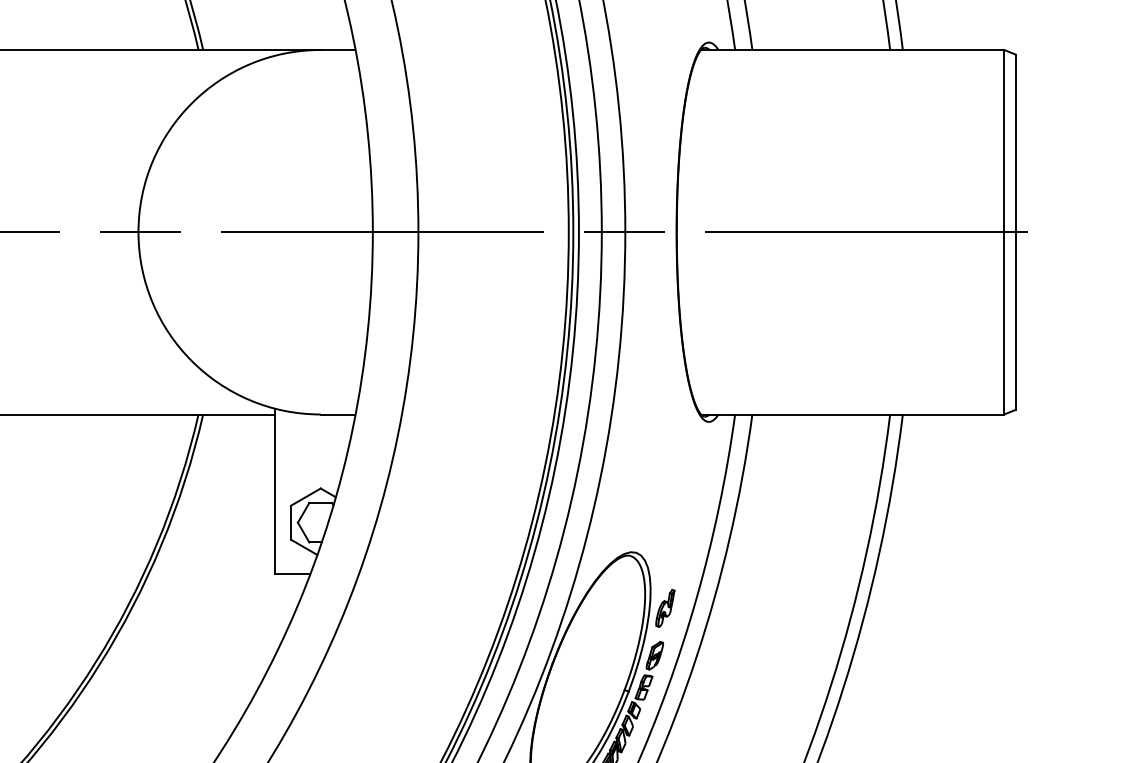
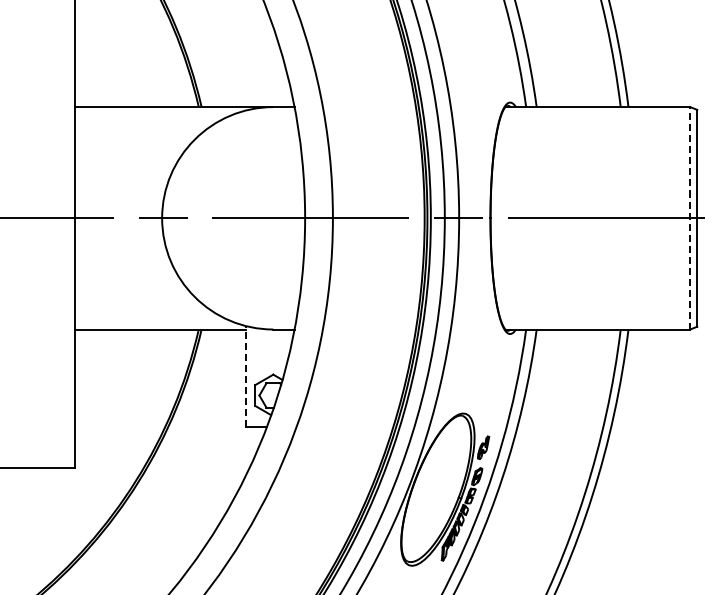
line: (1004, 230) -> (690, 217), solid -> dashed
line: (275, 489) -> (245, 375), solid -> dashed

